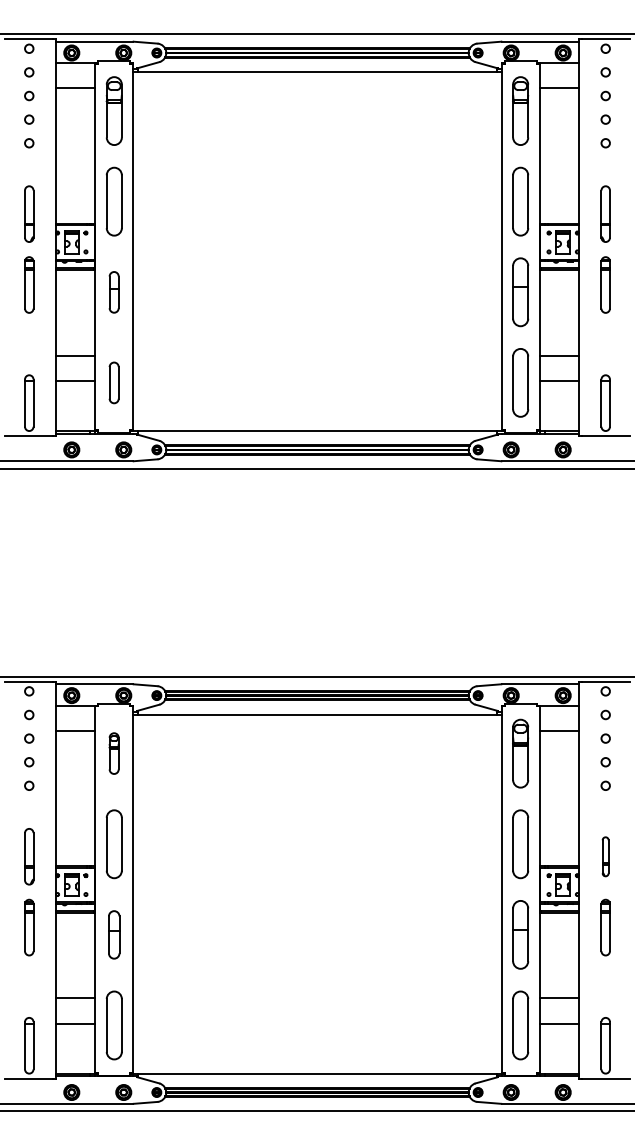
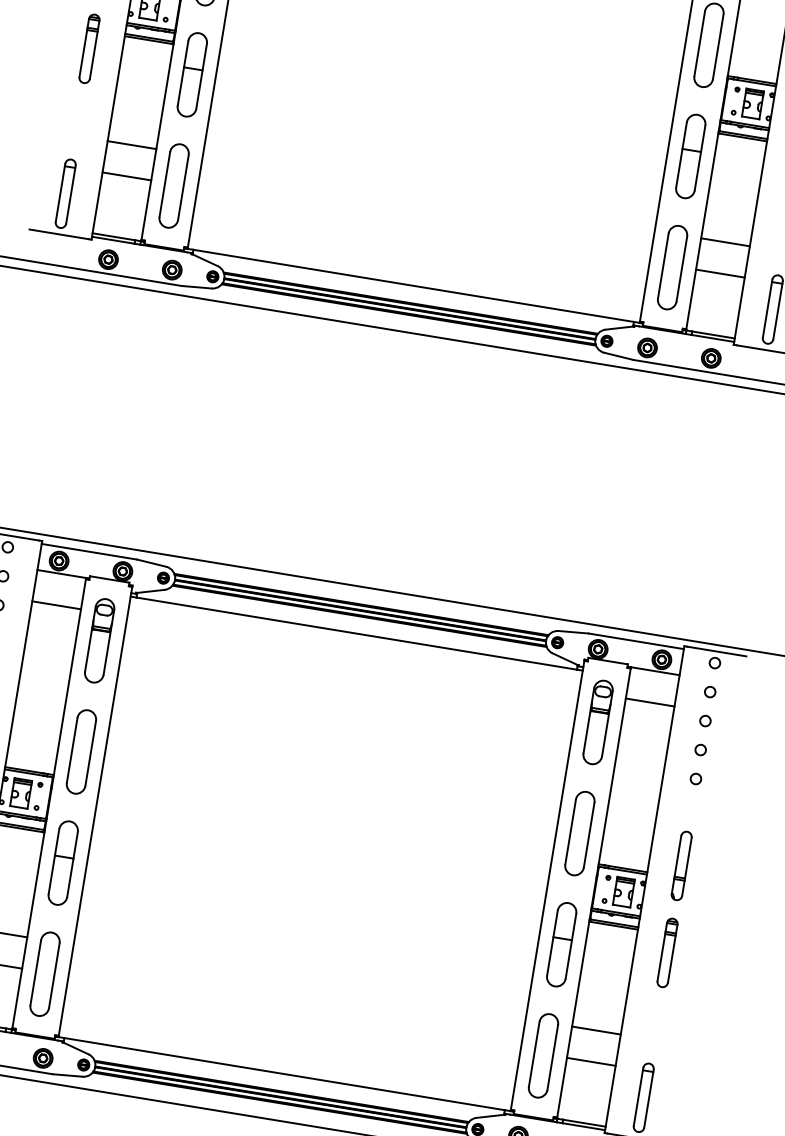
part: (113, 292) -> (191, 74), size x1.67
part: (113, 382) -> (173, 185), size x1.67
part: (113, 753) -> (98, 640), size x1.67
part: (605, 856) -> (681, 865), size x1.43
part: (113, 934) -> (62, 862), size x1.43

